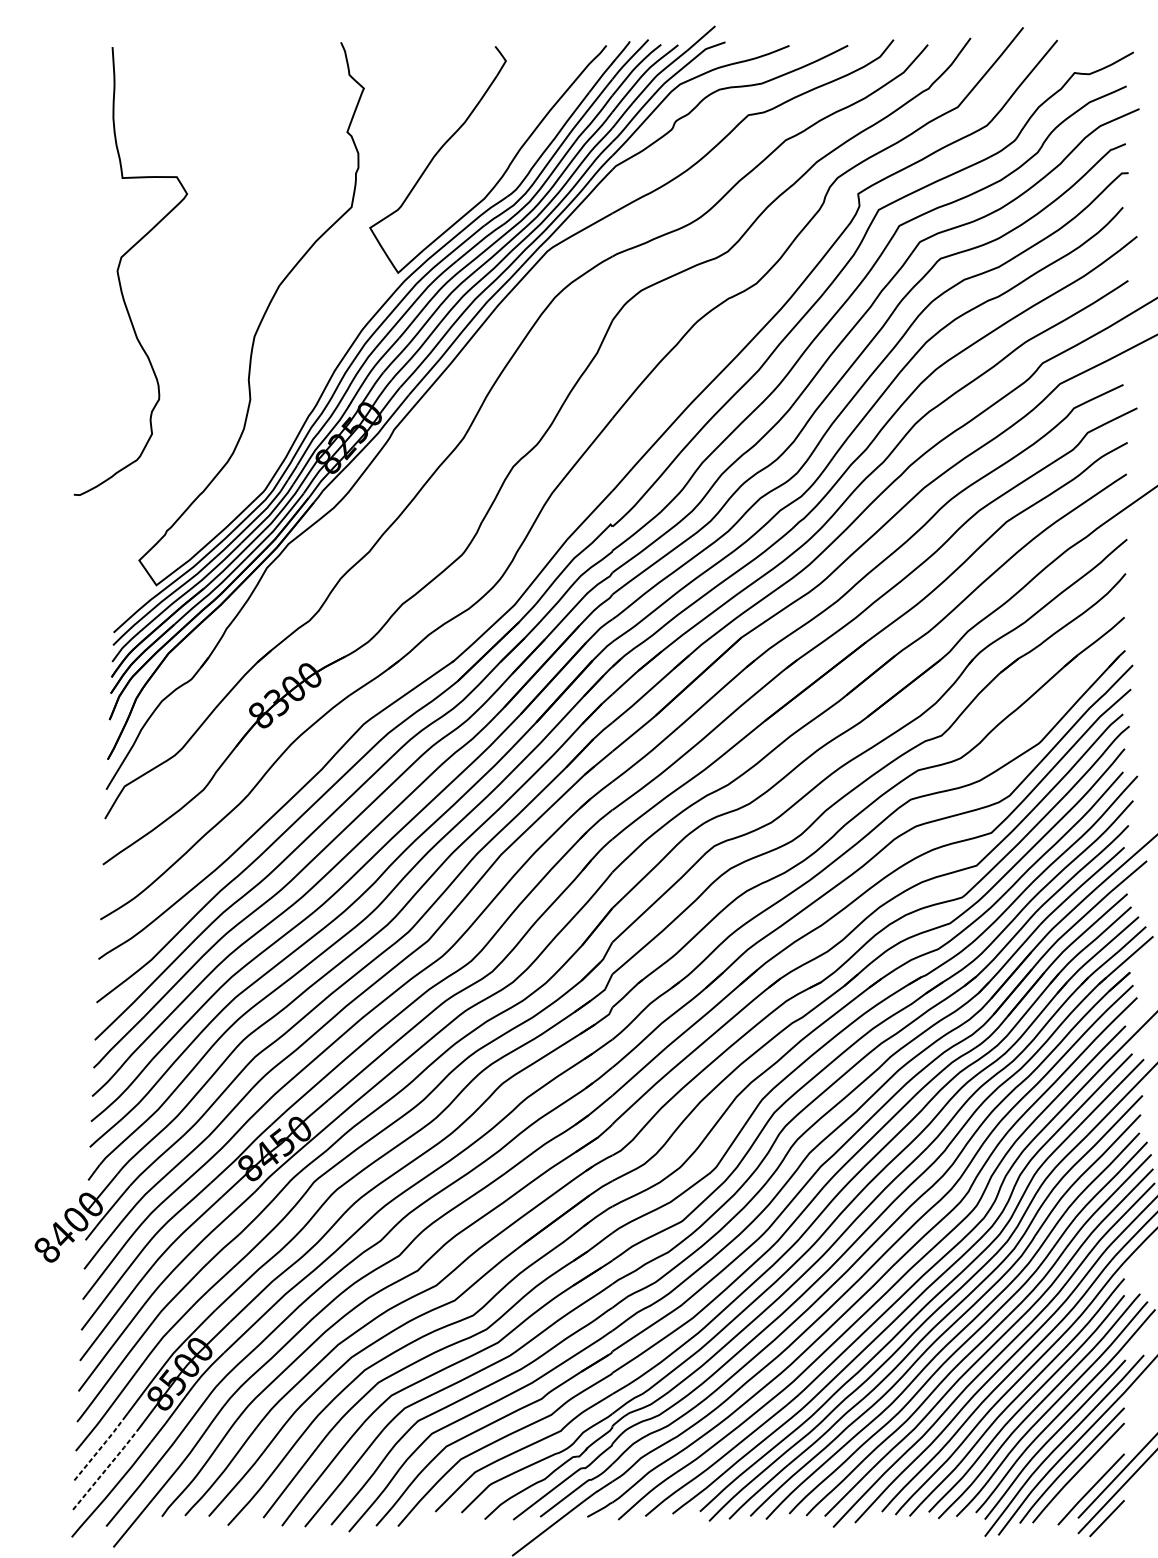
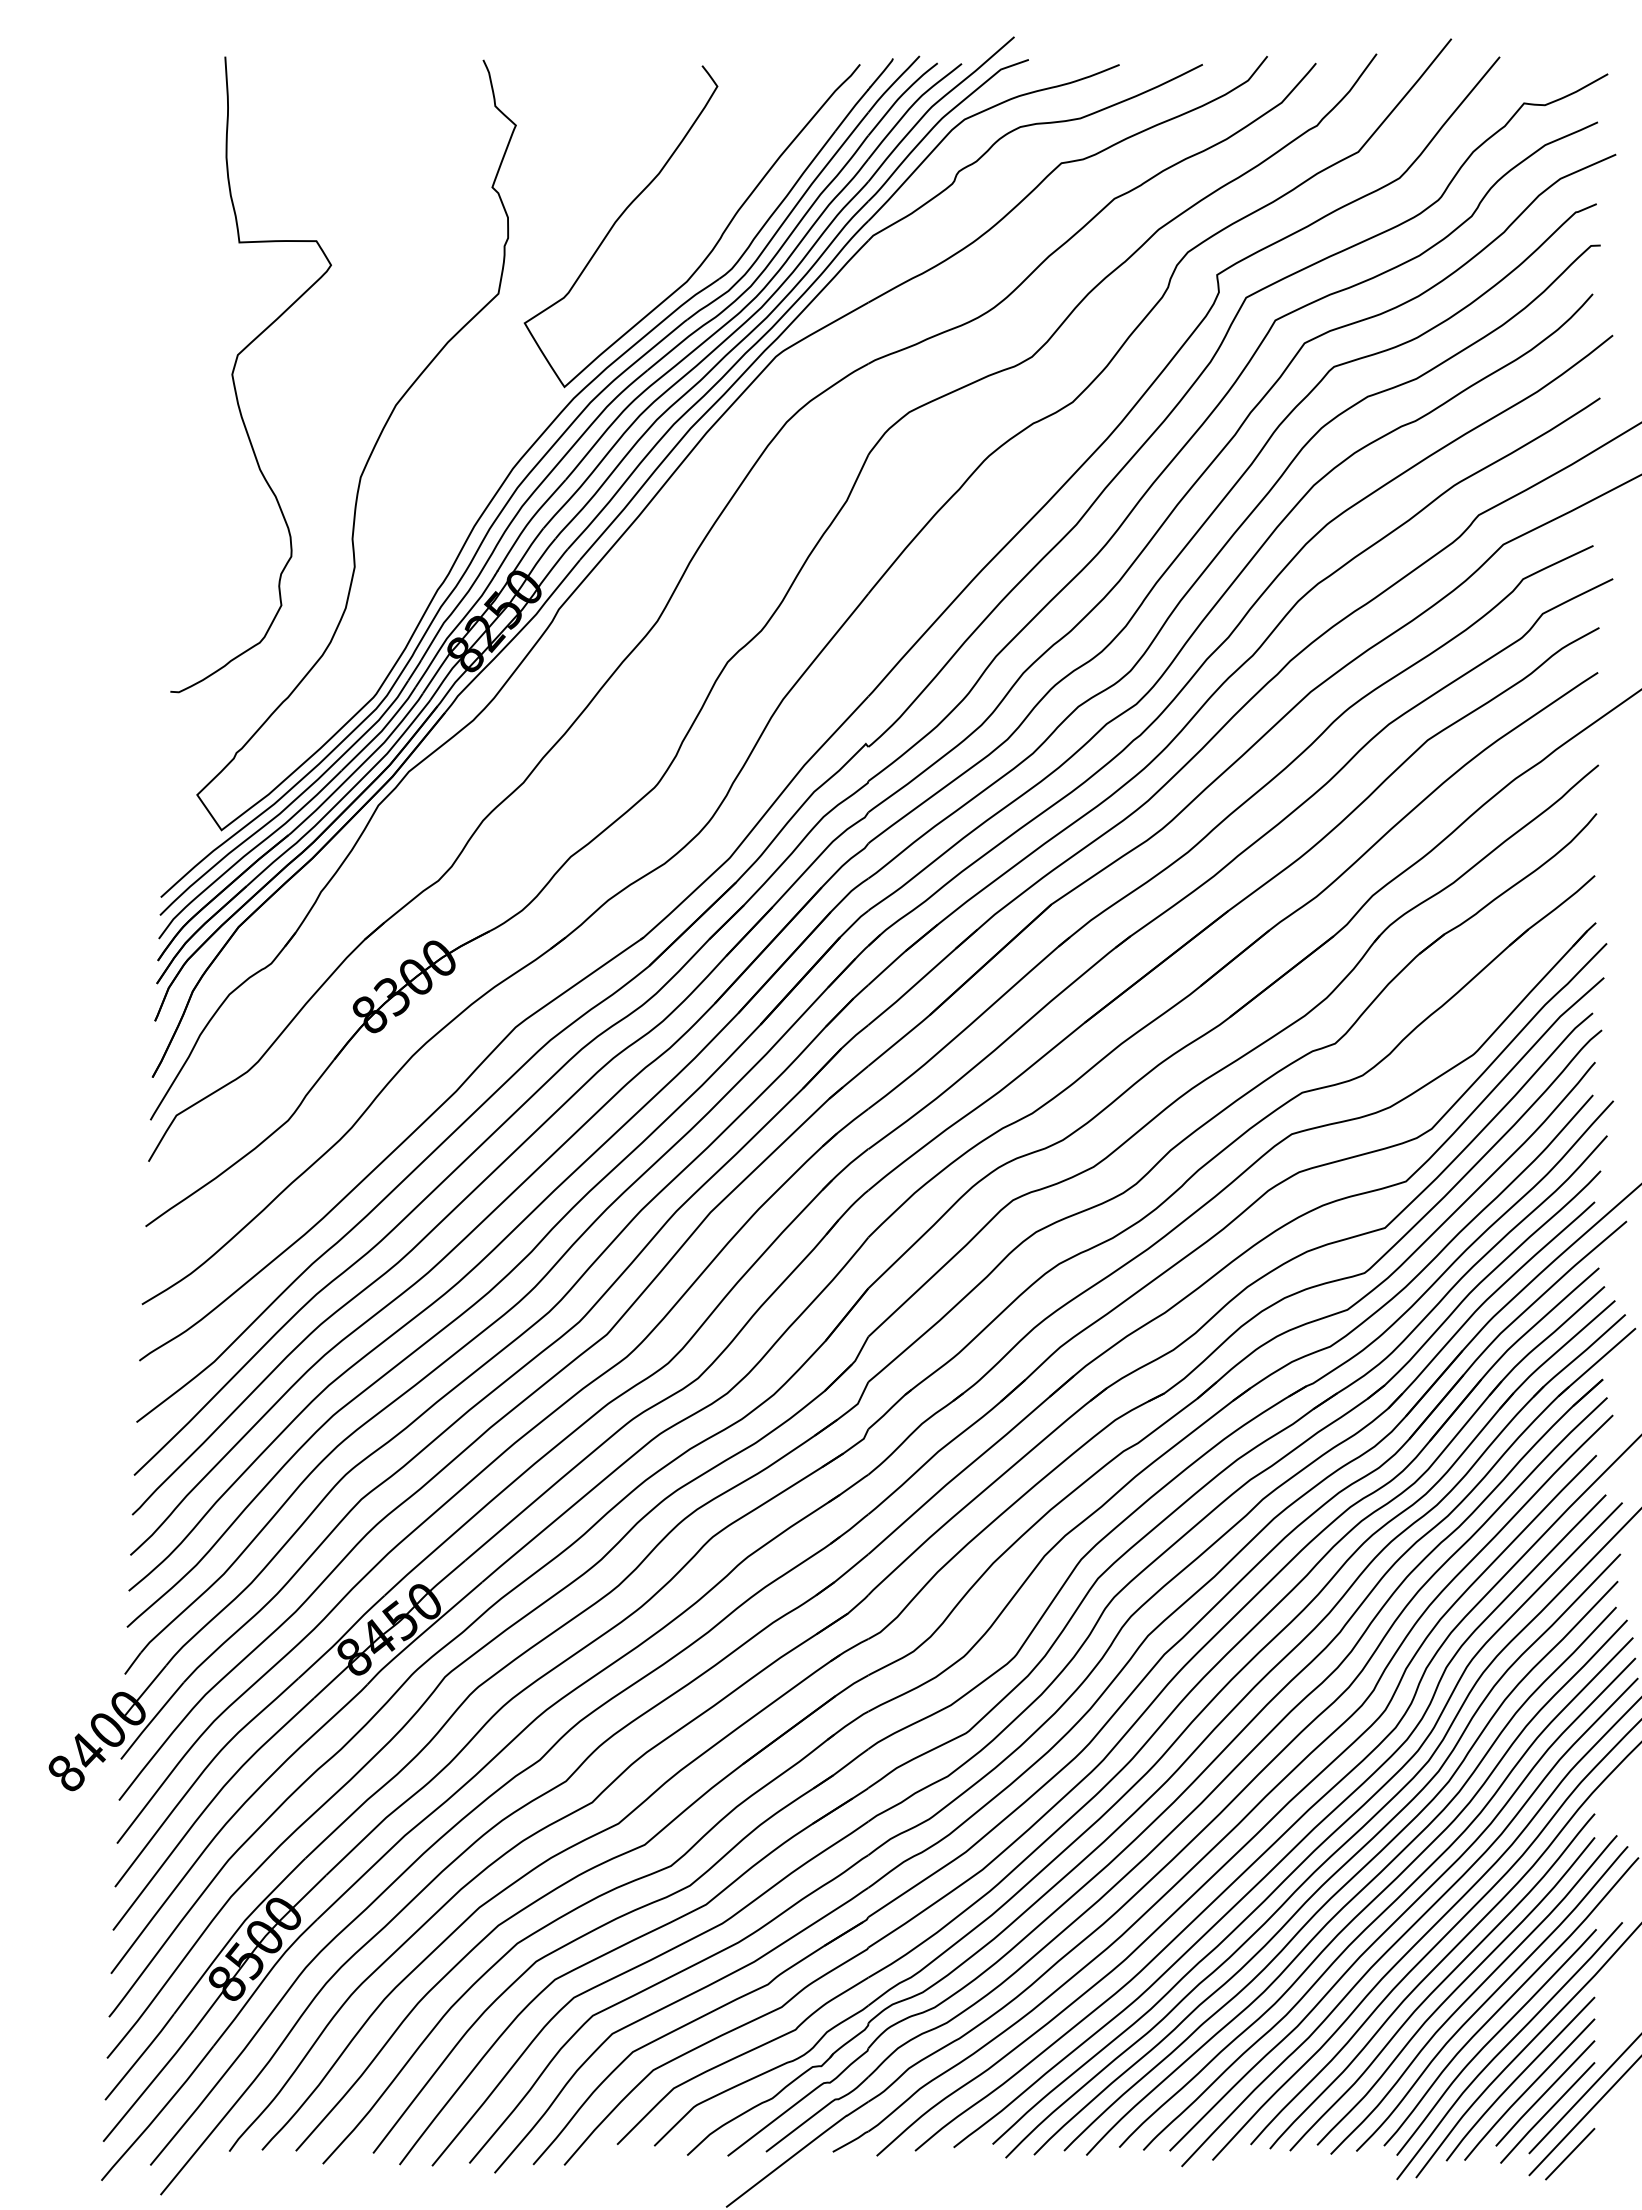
curve: (119, 269) -> (234, 371), moved
line: (100, 1449) -> (141, 2056), dashed -> solid
line: (105, 1470) -> (149, 2085), dashed -> solid
line: (1089, 1475) -> (1545, 2093), added

